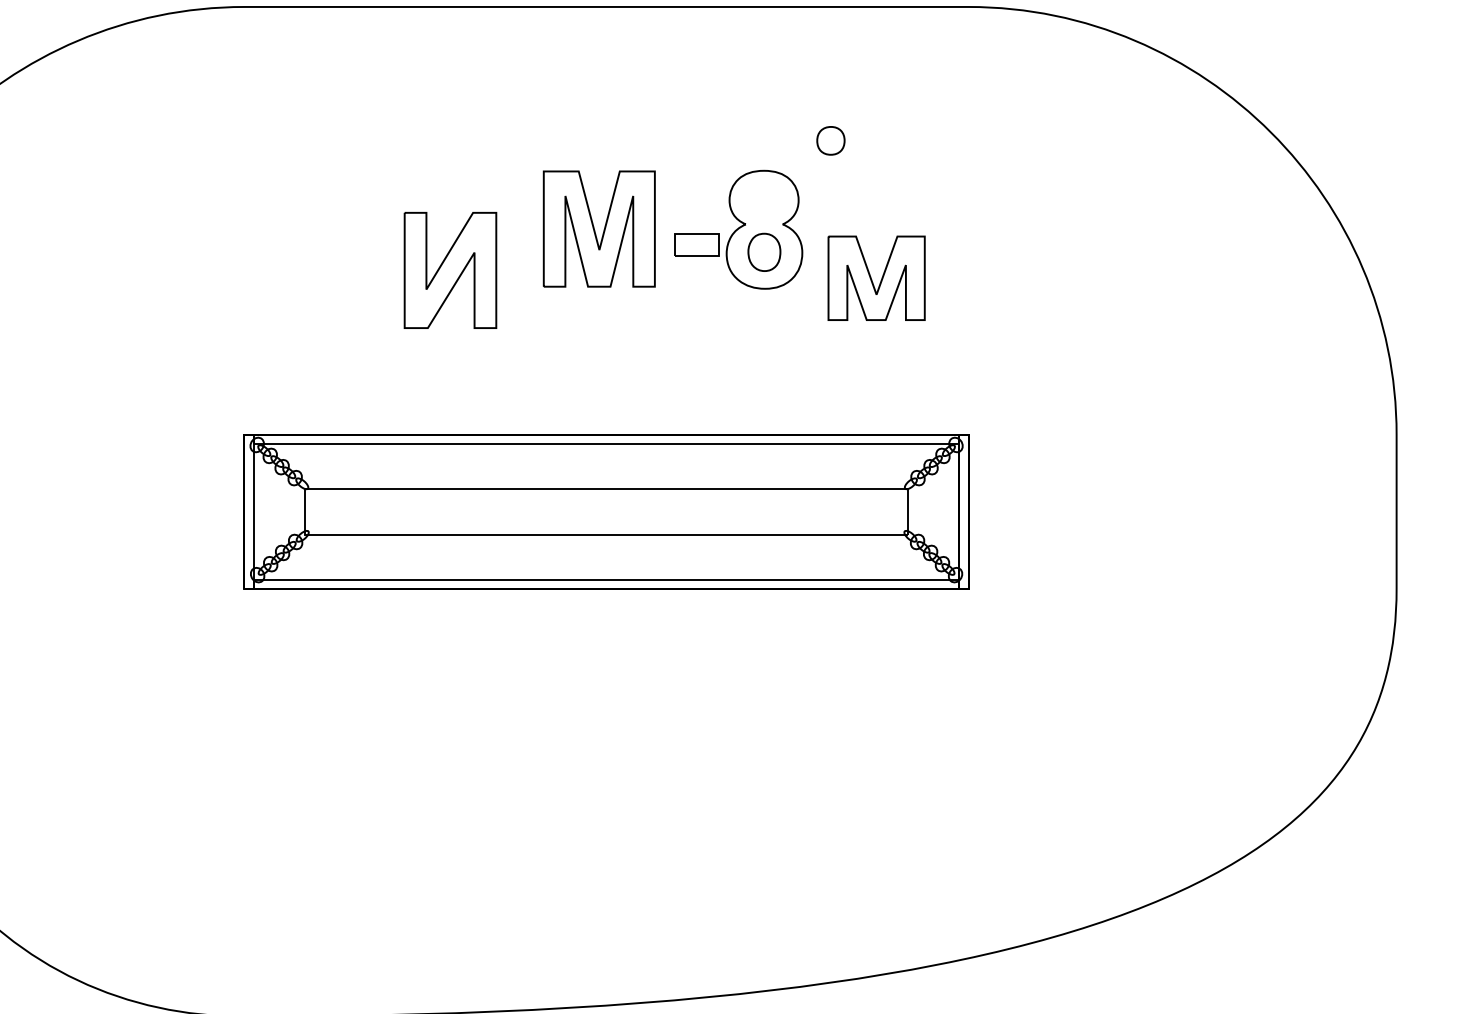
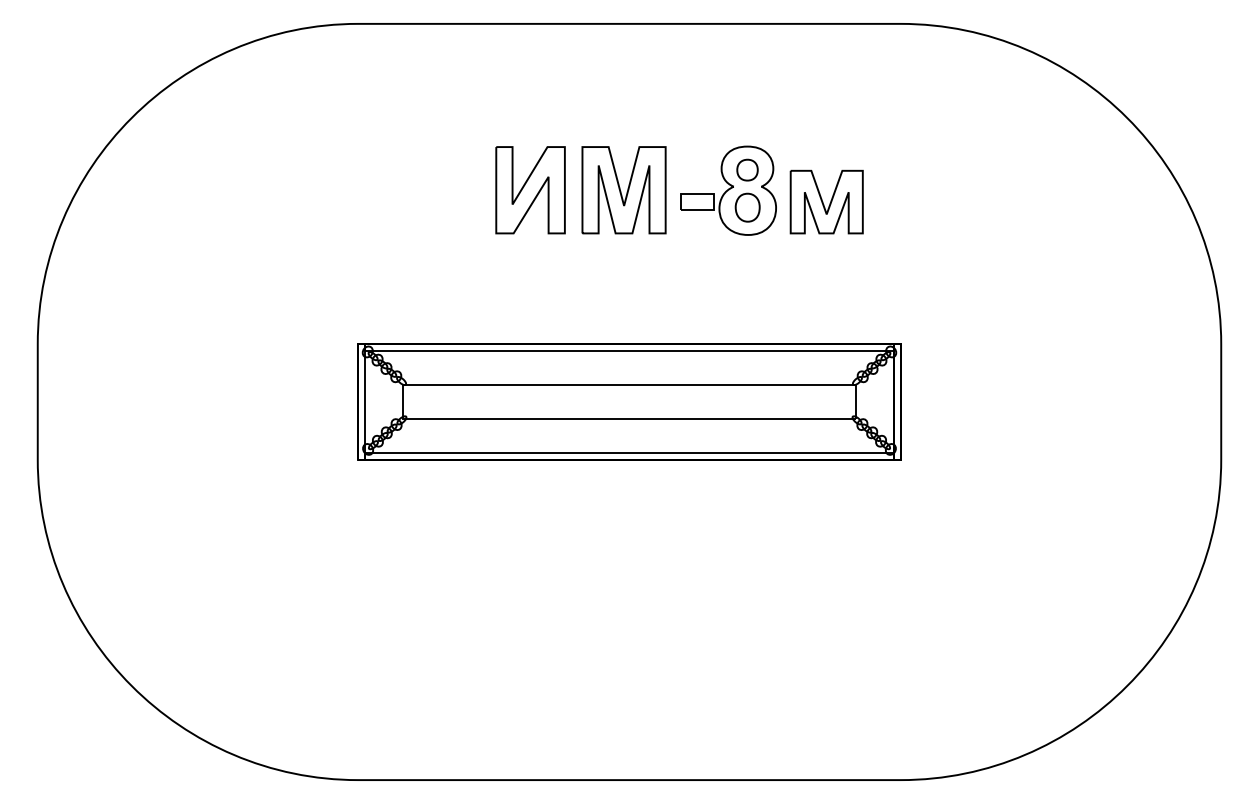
part: (830, 139) -> (747, 169), moved
part: (450, 270) -> (530, 190), moved
part: (876, 277) -> (826, 201), moved

